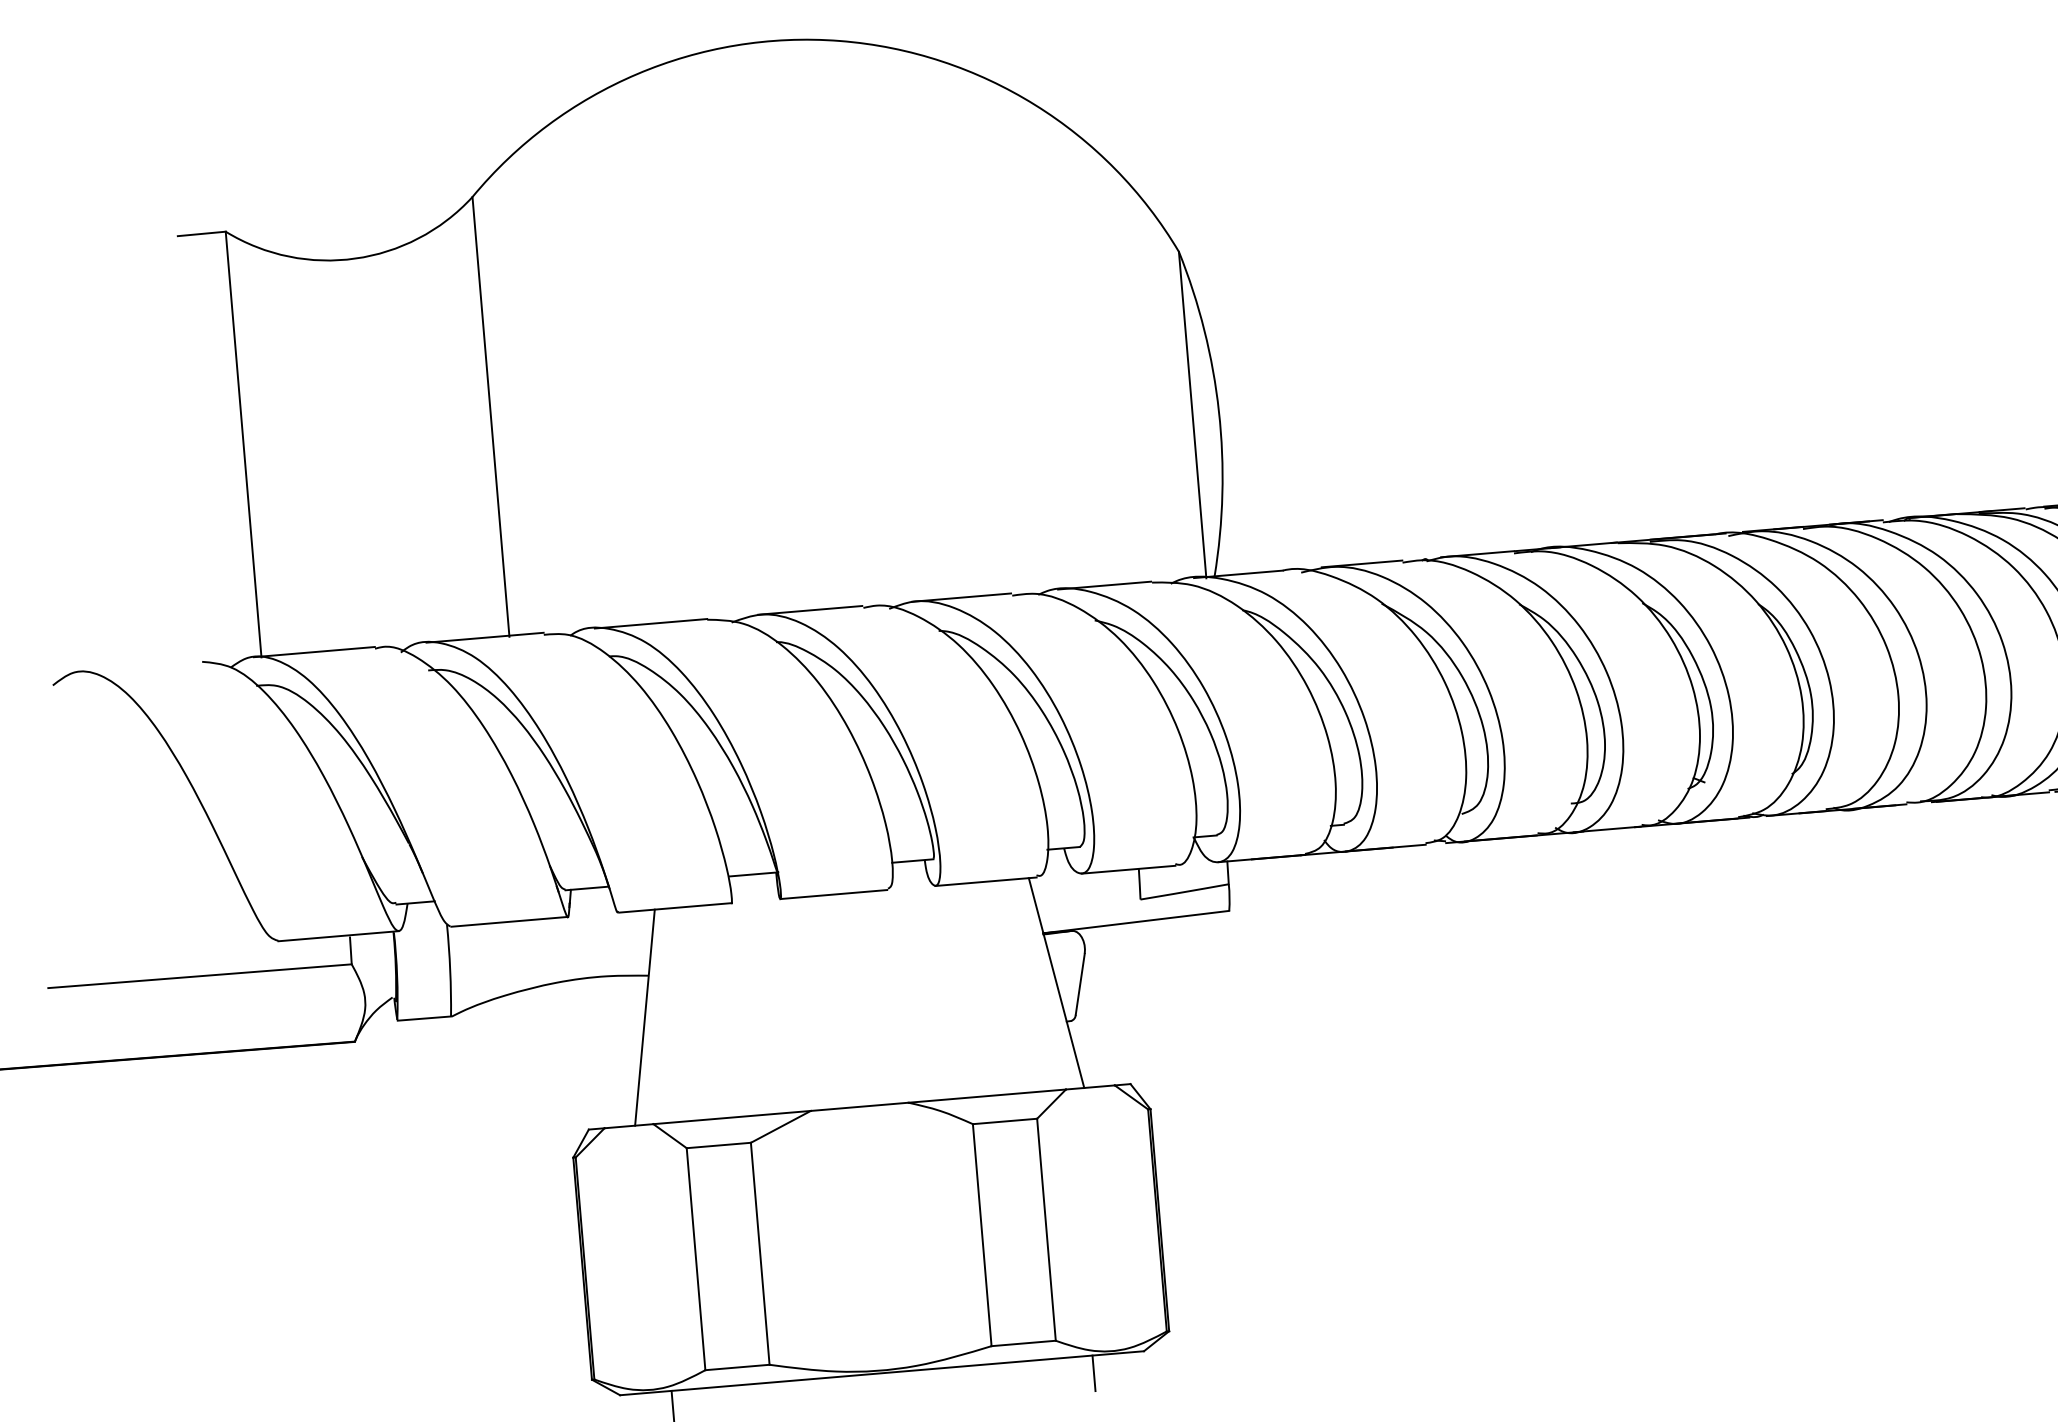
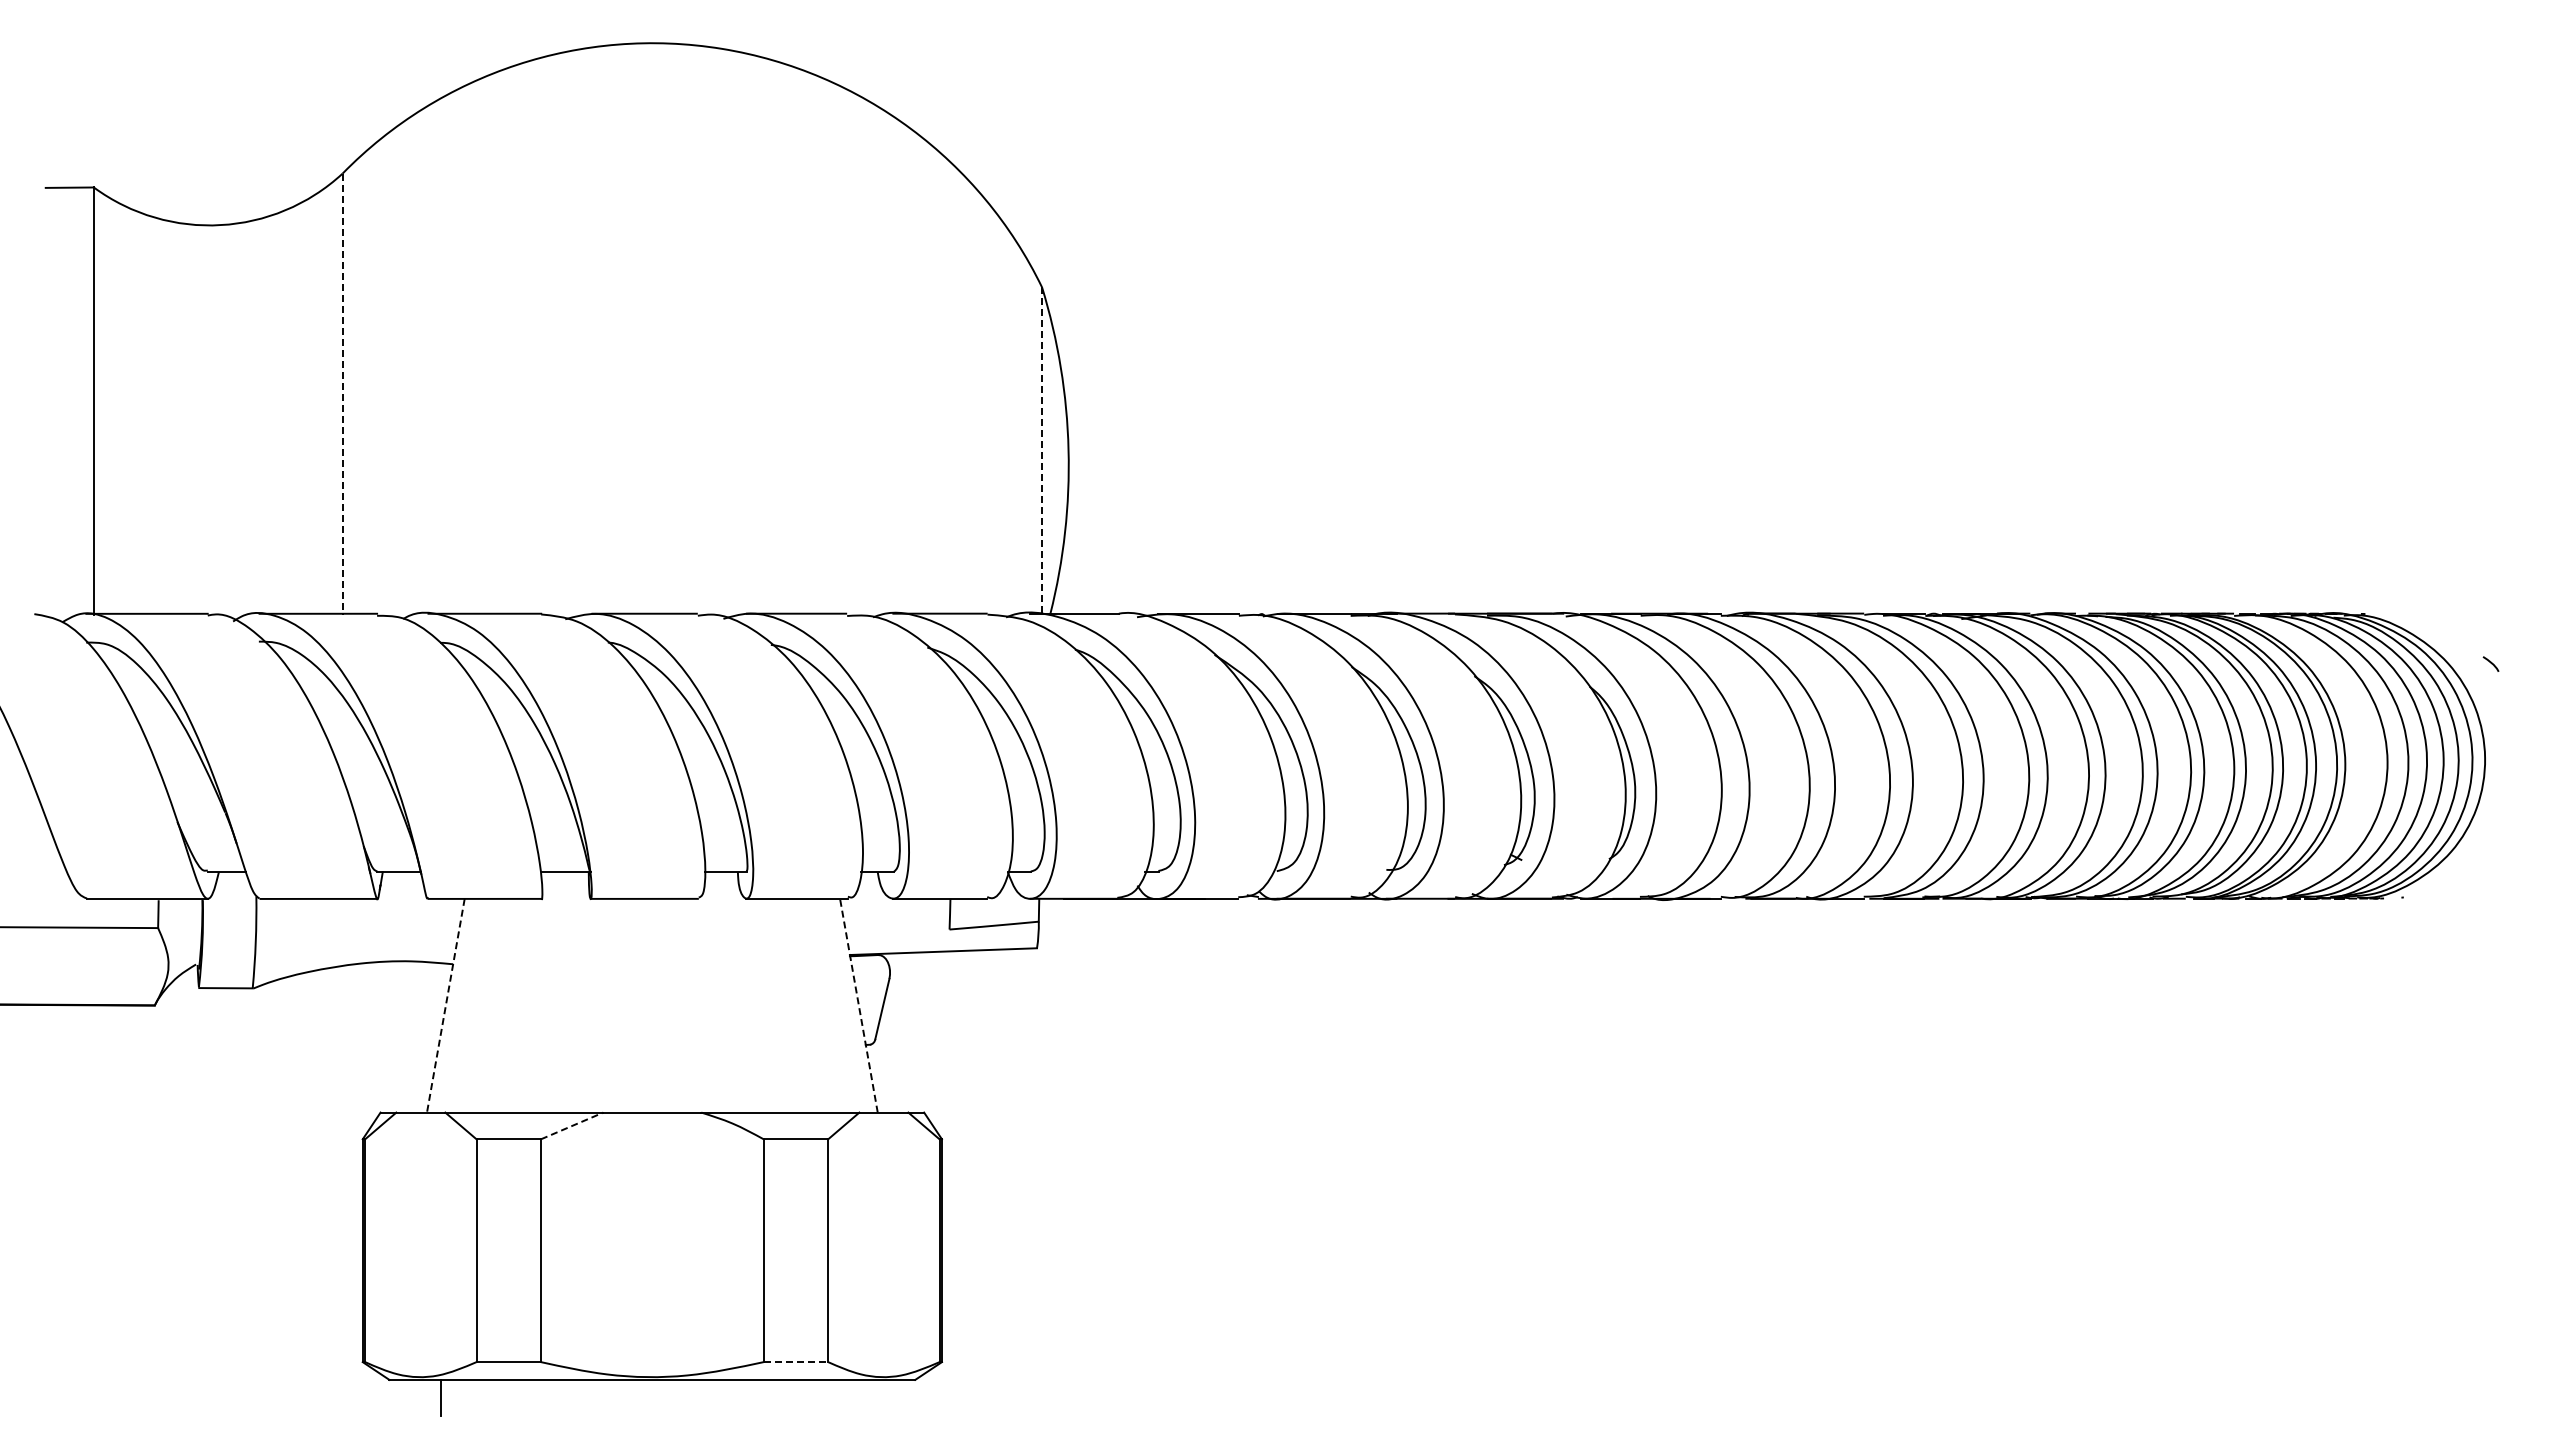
line: (1193, 415) -> (1042, 451), solid -> dashed
line: (490, 417) -> (342, 394), solid -> dashed
line: (1056, 982) -> (858, 1005), solid -> dashed
line: (644, 1018) -> (445, 1006), solid -> dashed
line: (781, 1126) -> (572, 1125), solid -> dashed
line: (1024, 1343) -> (796, 1362), solid -> dashed
line: (1093, 1373) -> (863, 1397), removed

